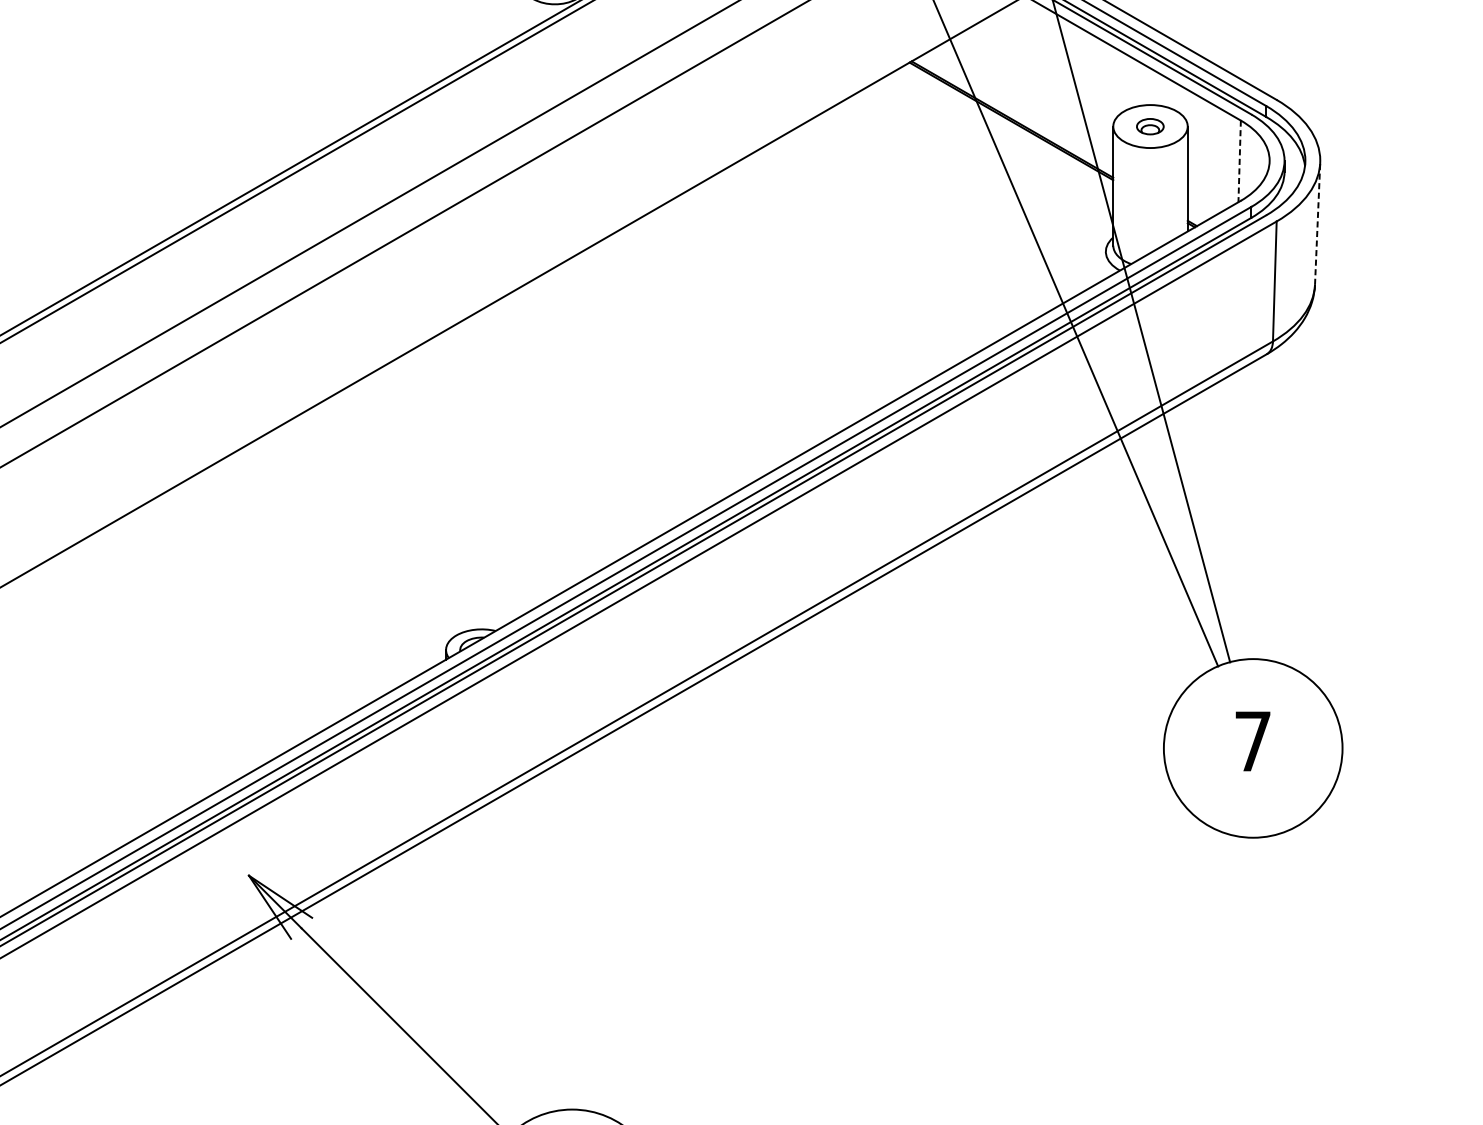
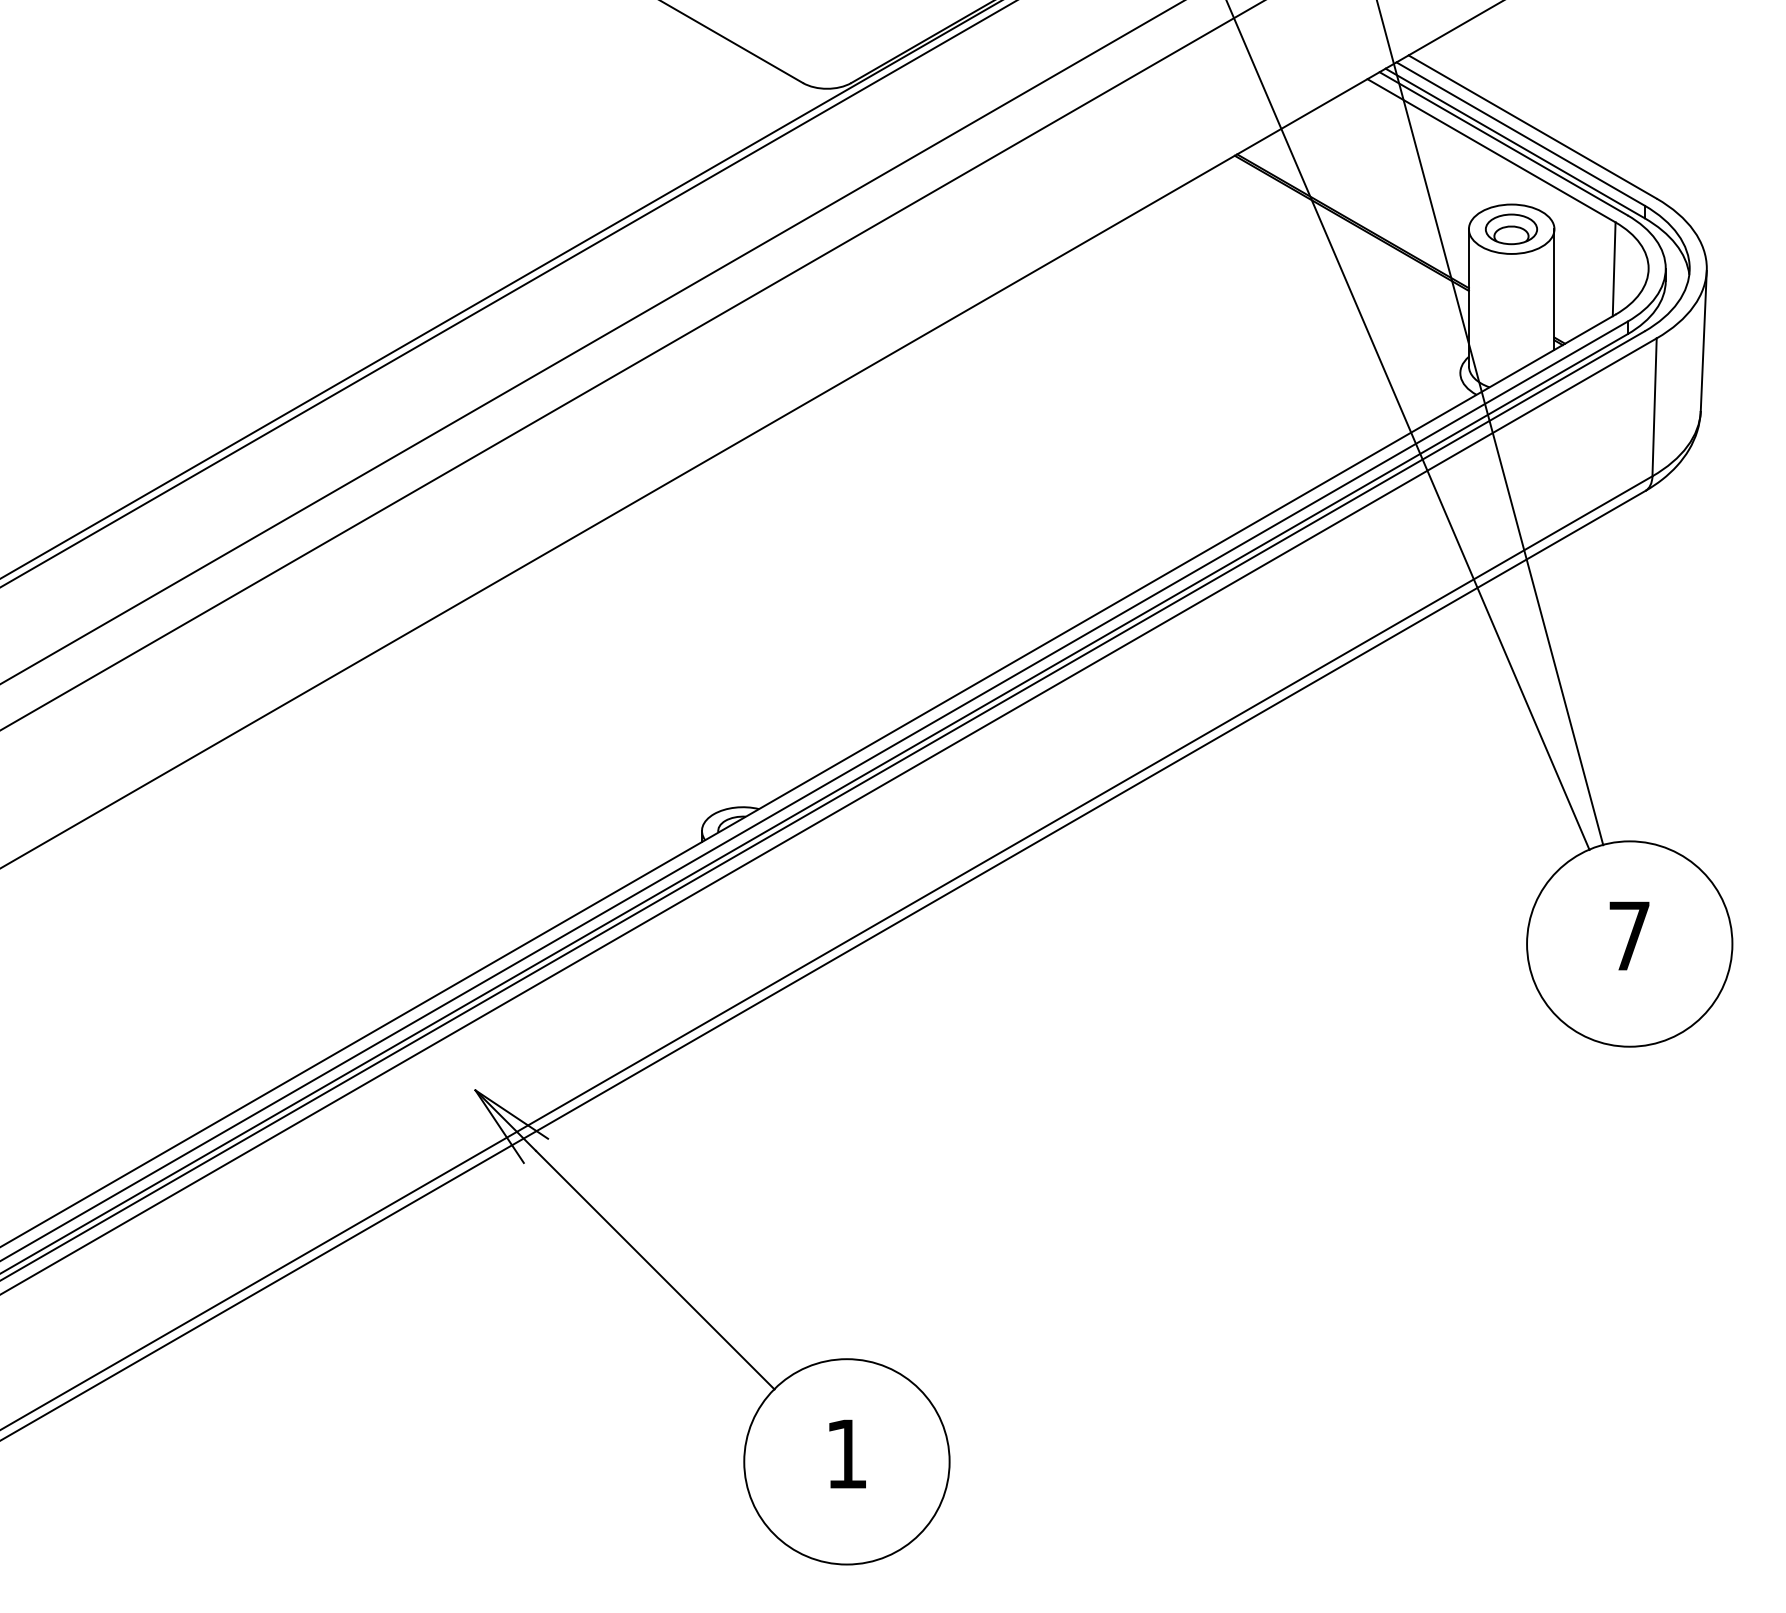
part: (1150, 126) -> (1511, 229), size x1.67
line: (1239, 161) -> (1614, 269), dashed -> solid
line: (1317, 223) -> (1703, 340), dashed -> solid

